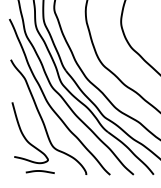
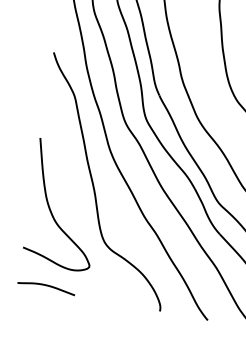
curve: (39, 171) -> (45, 286), moved

